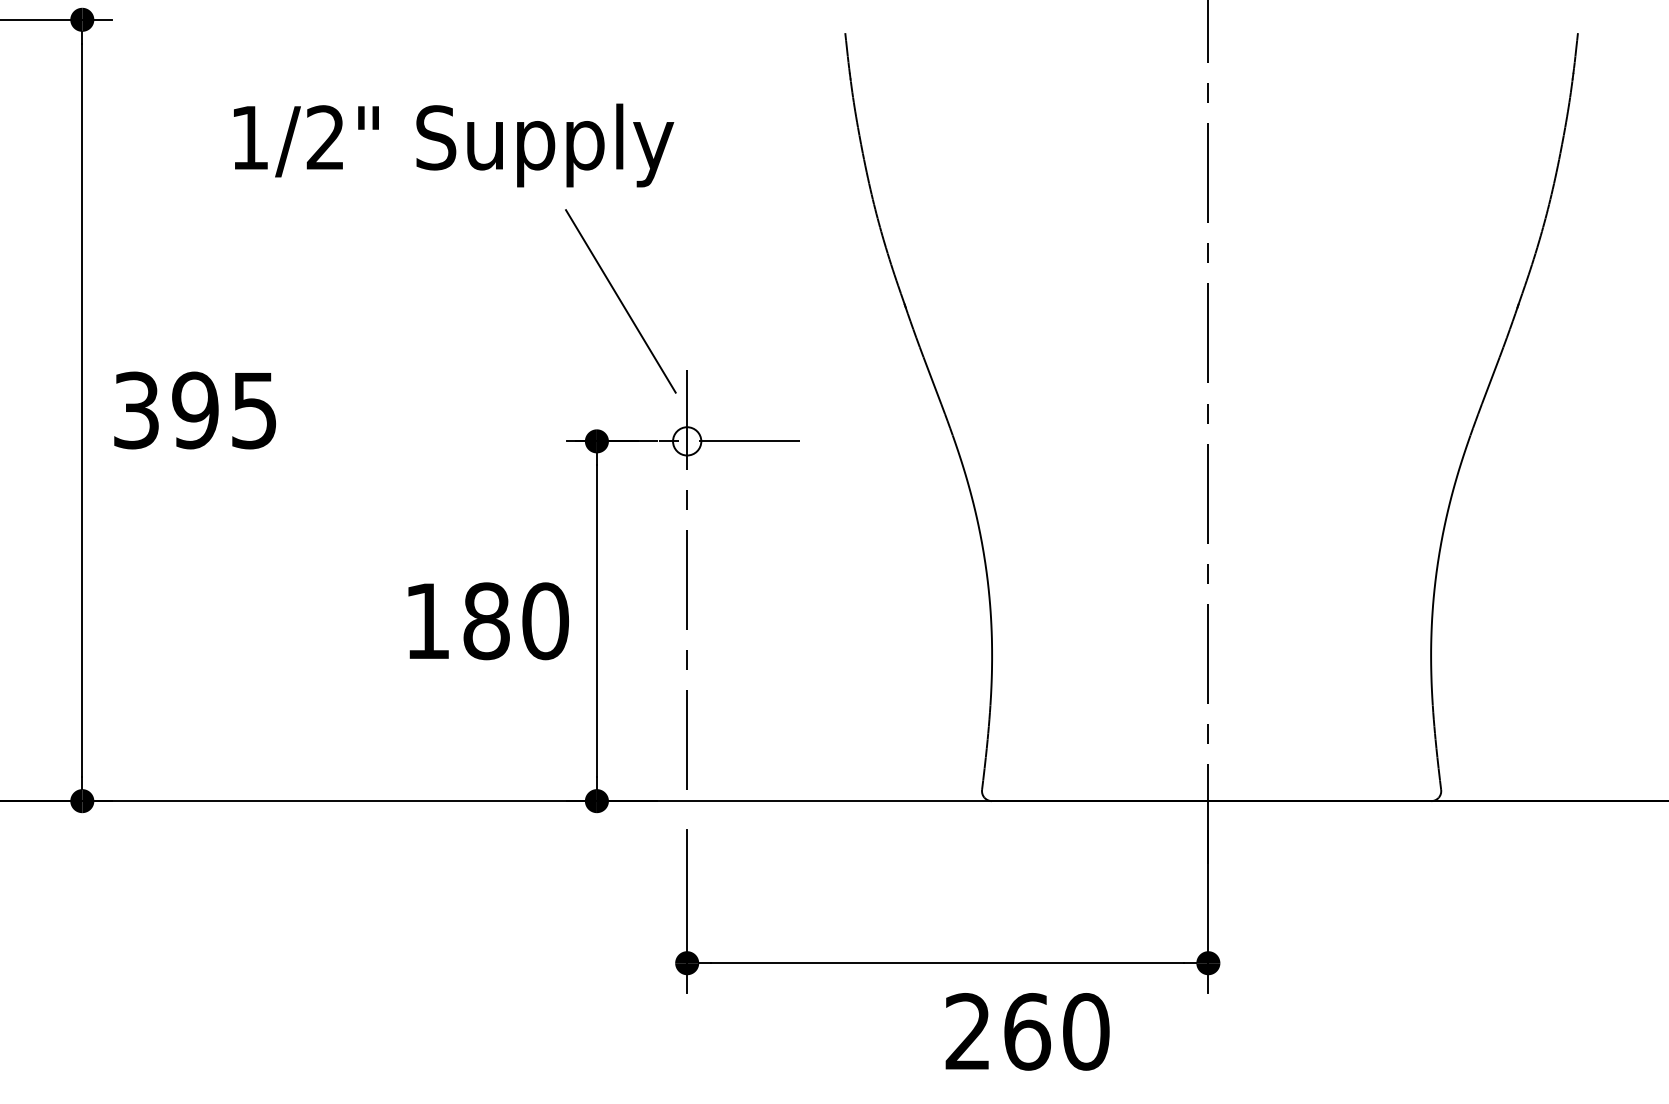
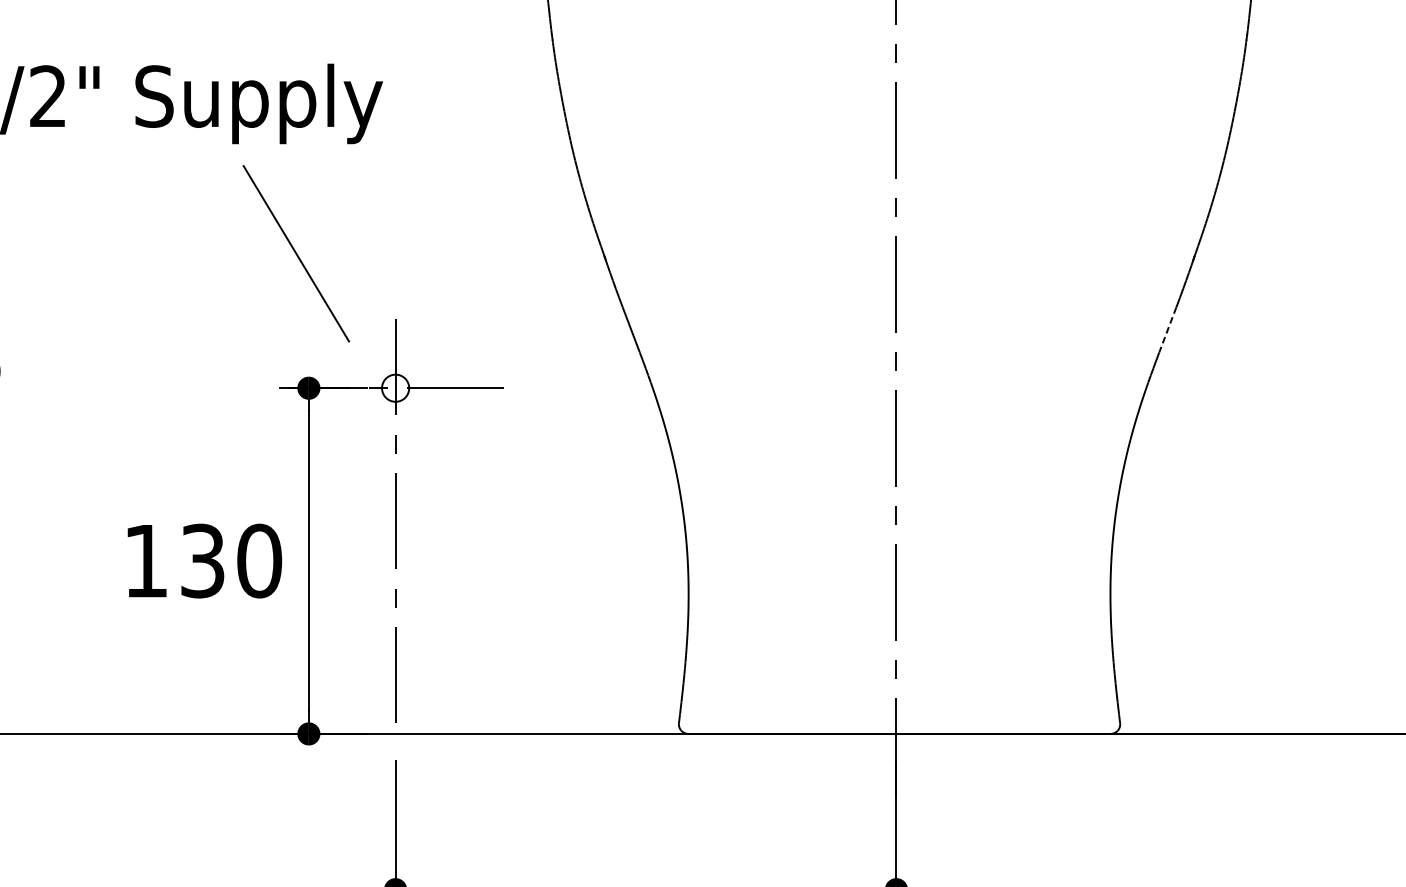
line: (620, 301) -> (295, 253), moved
line: (1490, 381) -> (1167, 330), solid -> dashed
text: (486, 621) -> (202, 561), 180 -> 130

